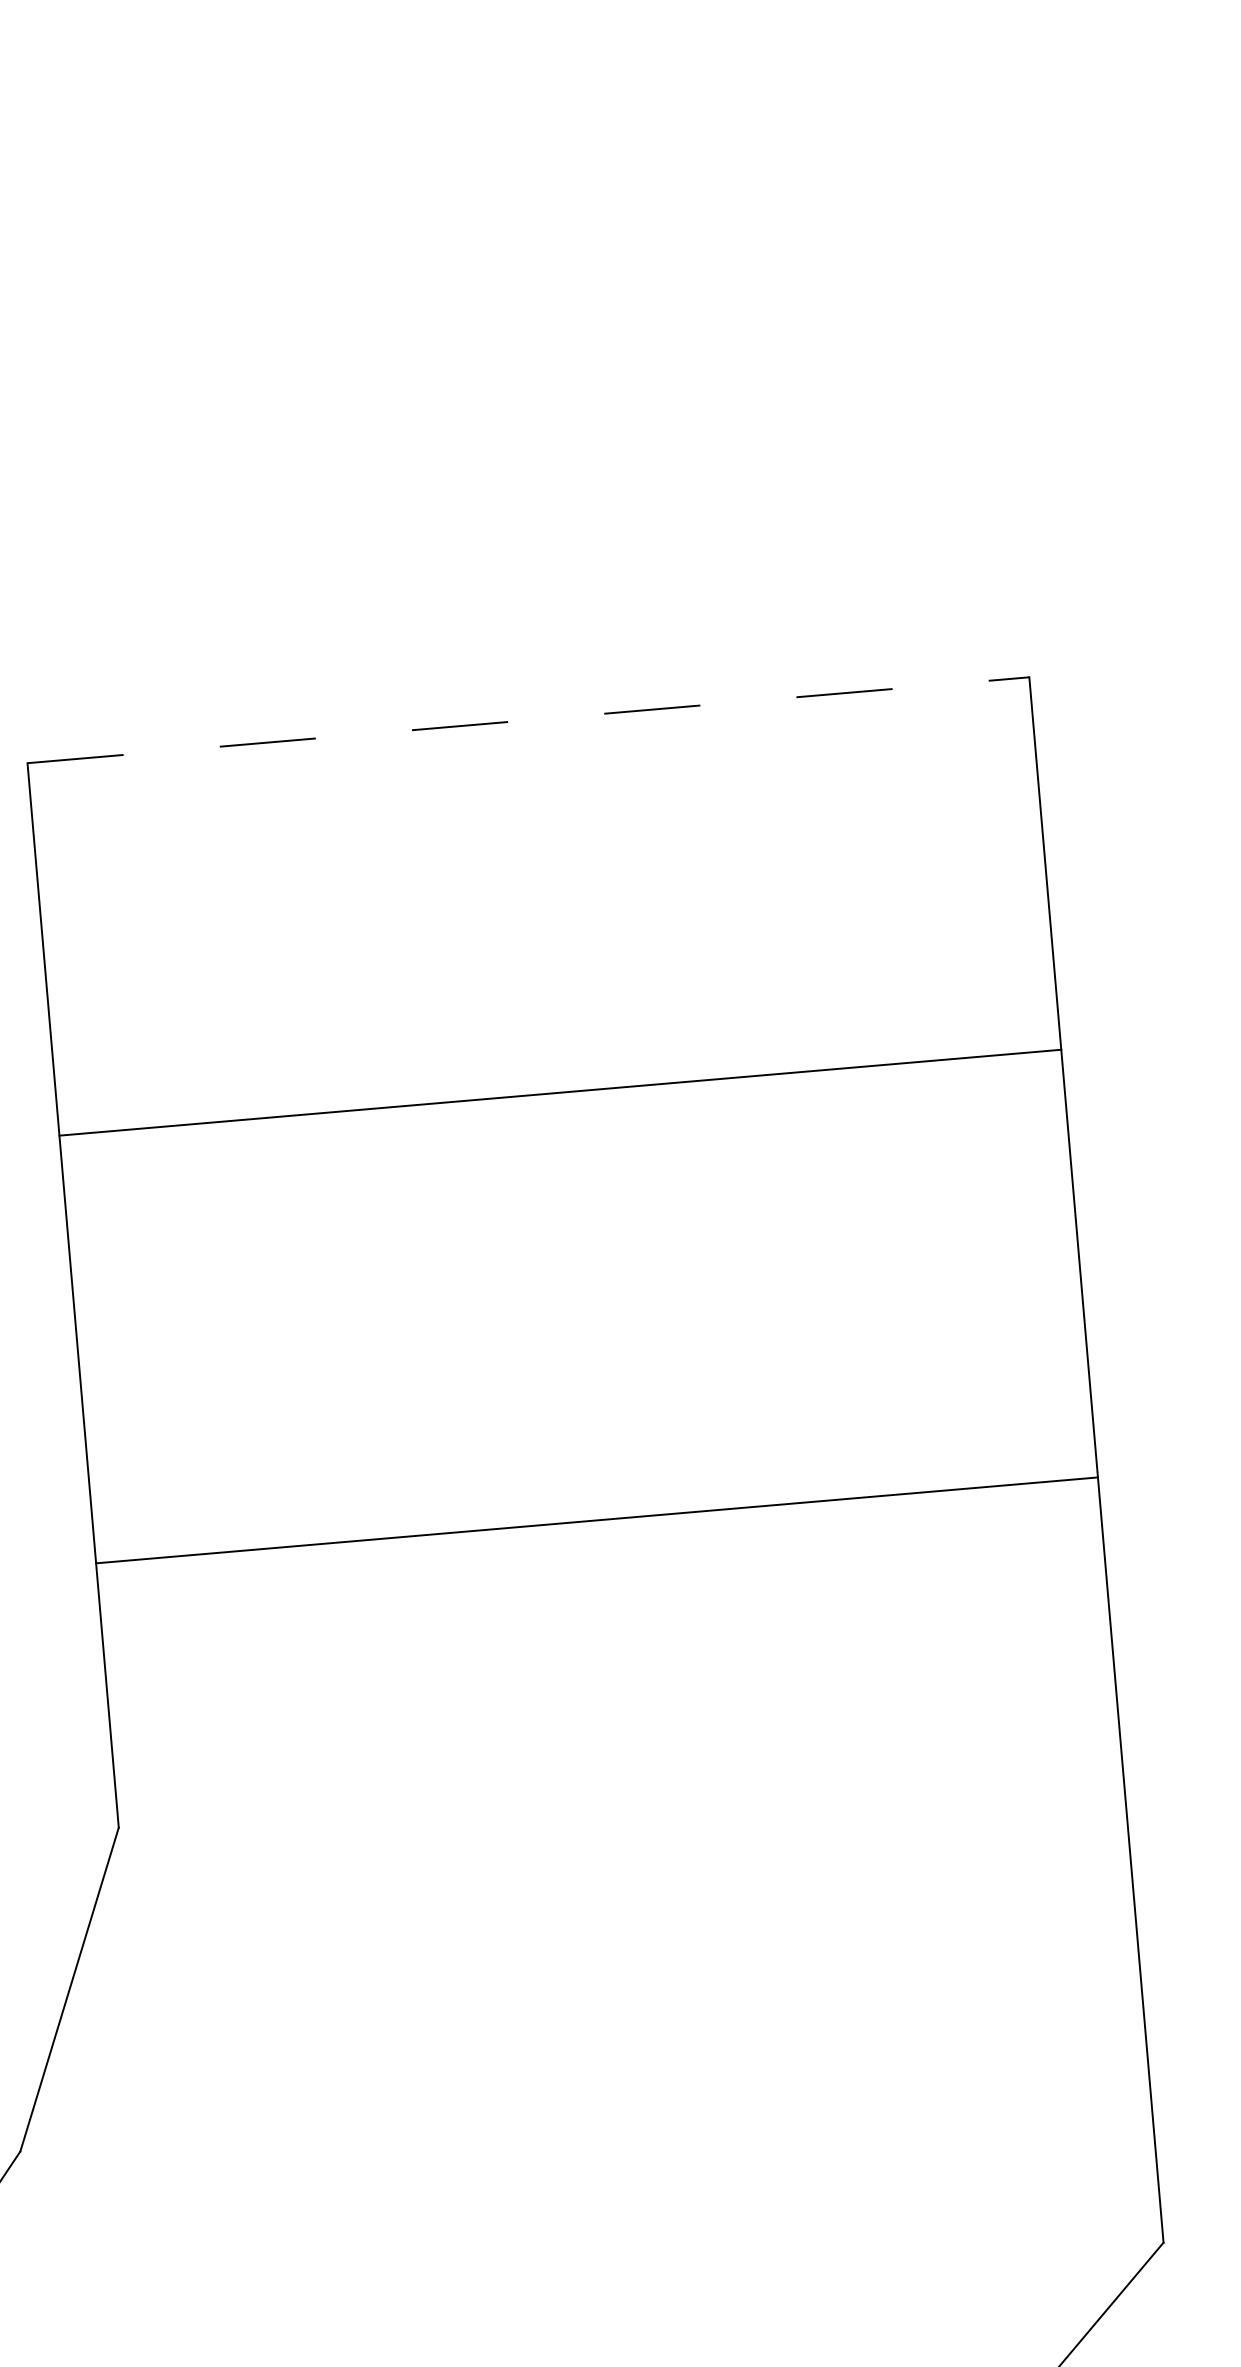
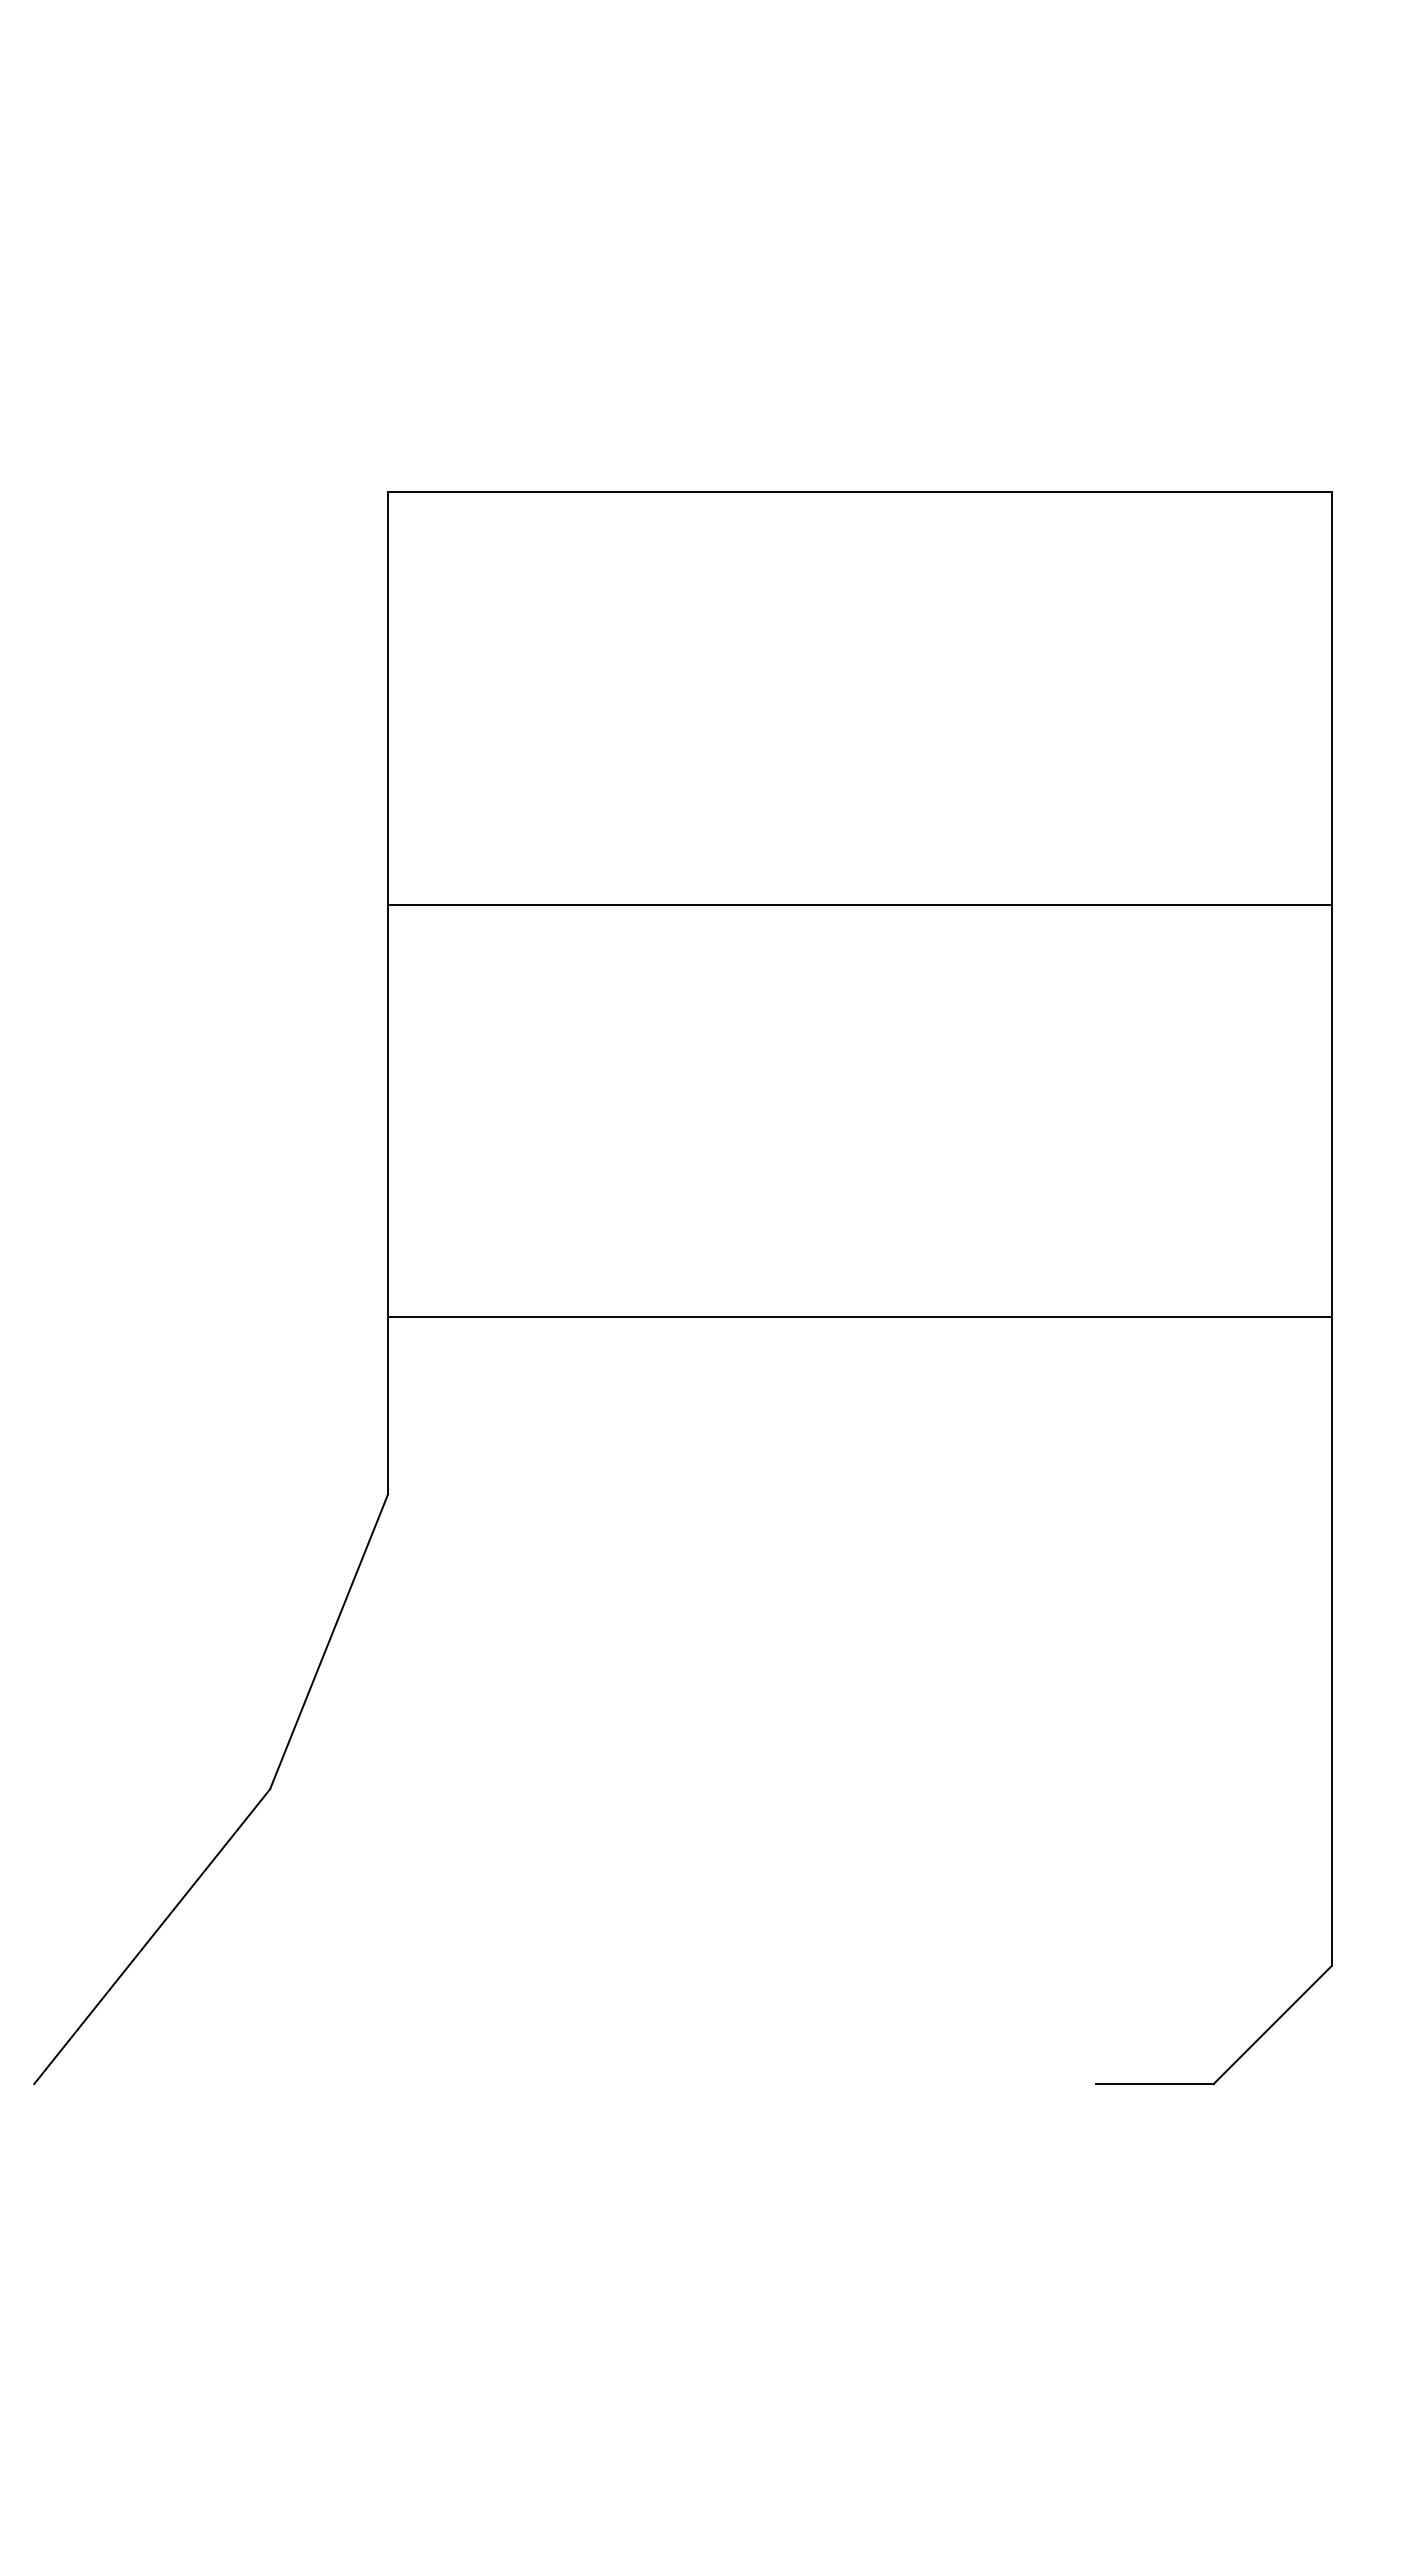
line: (528, 719) -> (859, 491), dashed -> solid
line: (560, 1092) -> (859, 904), moved
line: (596, 1520) -> (859, 1317), moved

